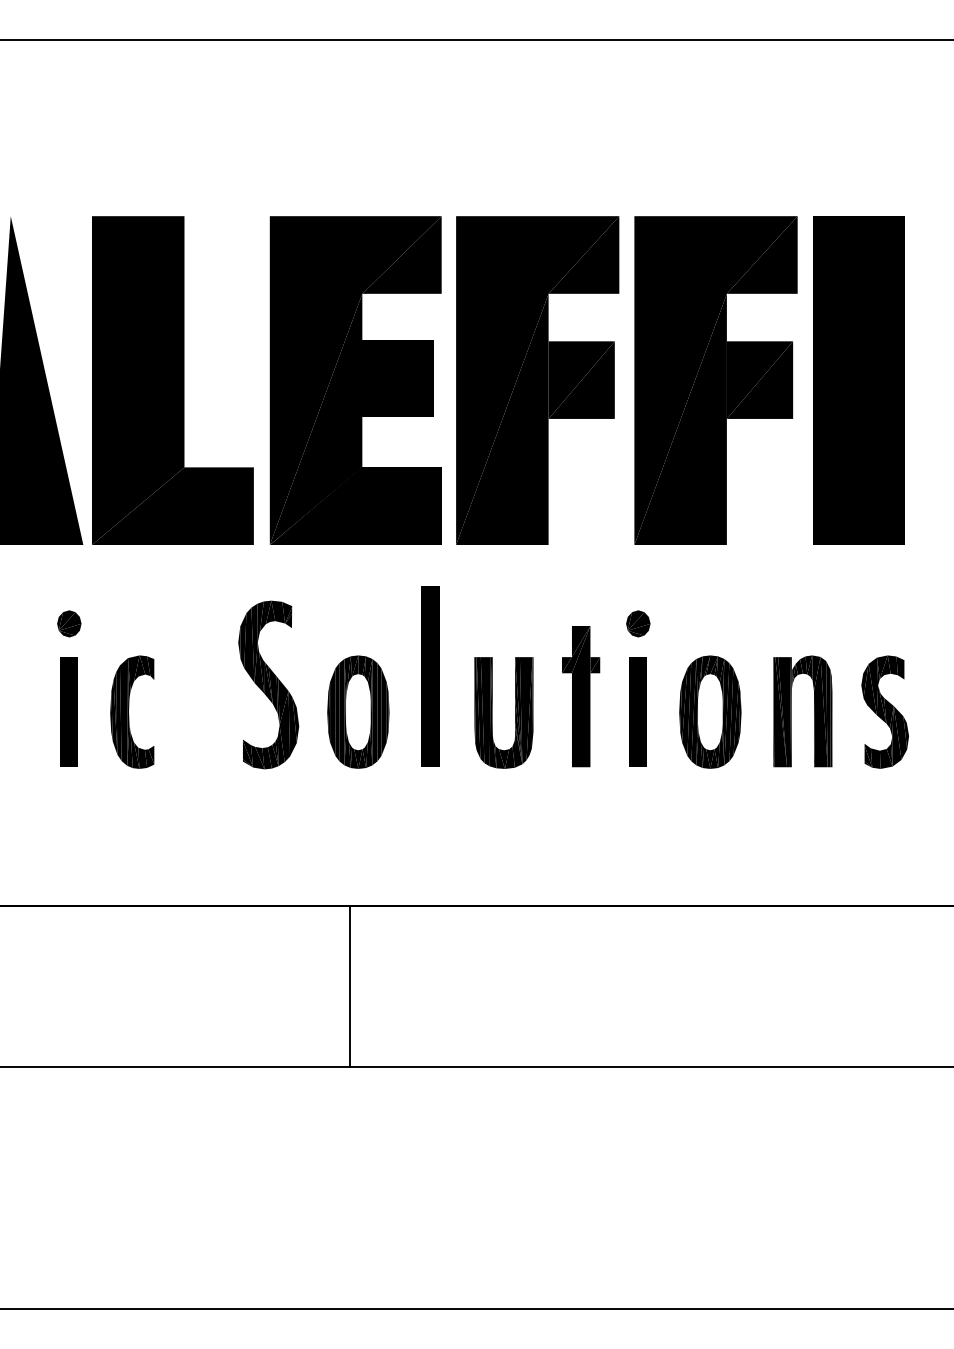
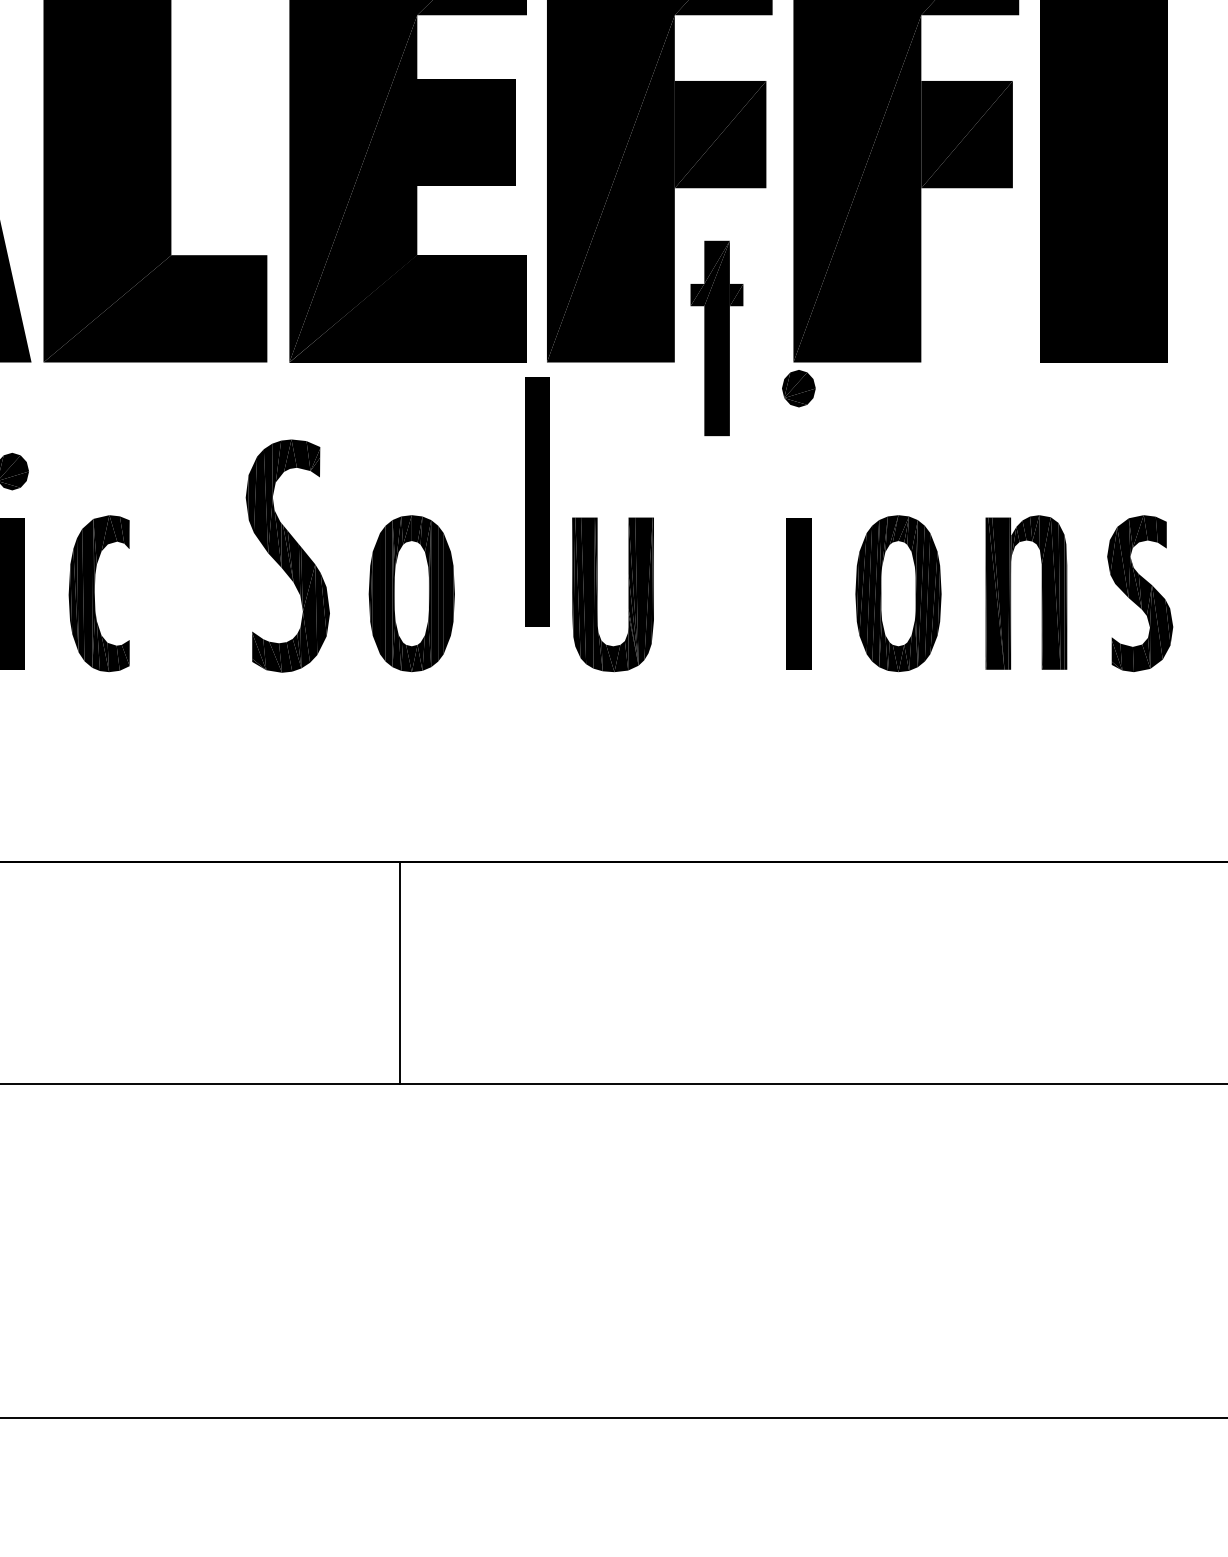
part: (638, 623) -> (799, 388), moved
part: (430, 676) -> (537, 501), moved
part: (581, 696) -> (717, 338), moved

